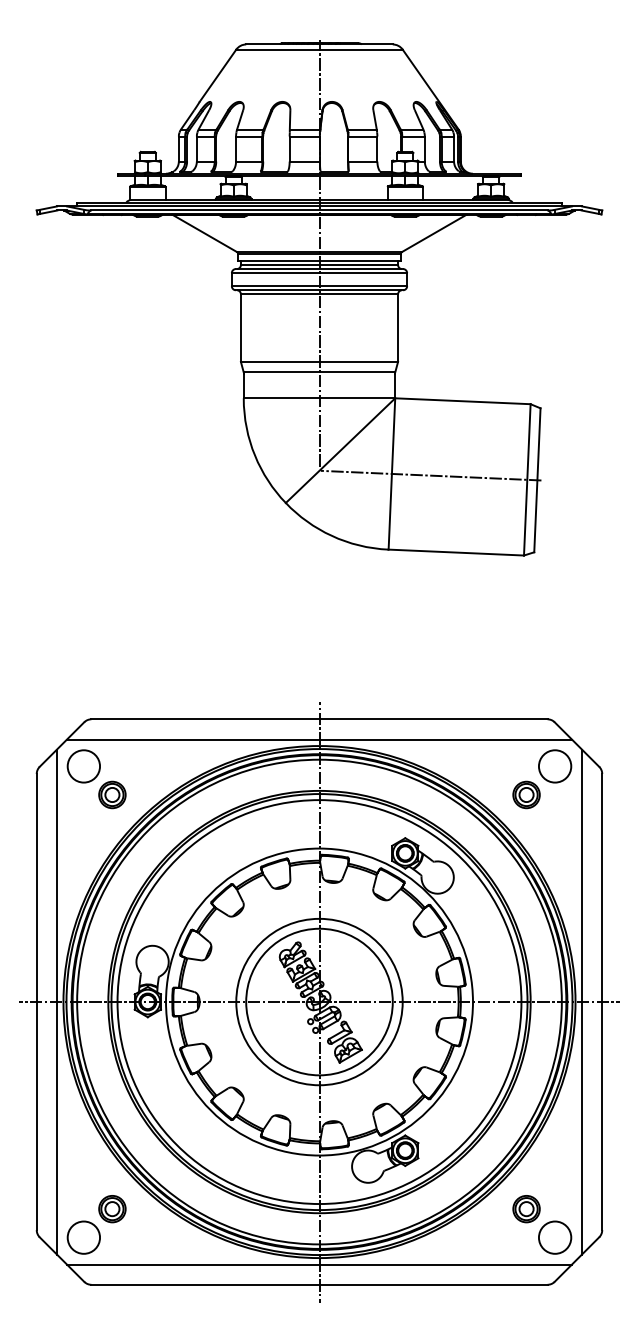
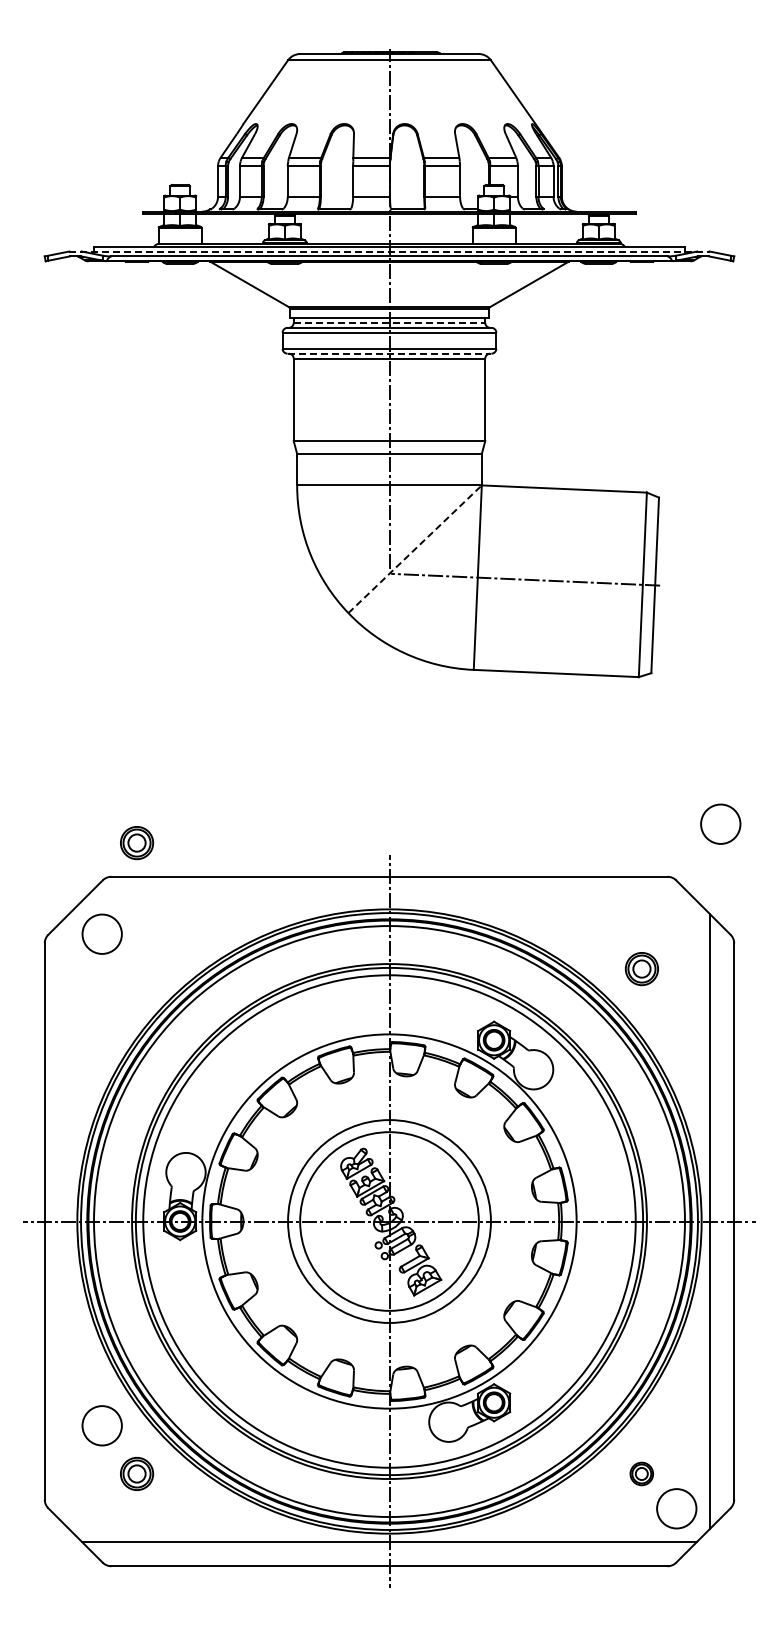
line: (320, 206) -> (390, 251), solid -> dashed
line: (319, 264) -> (389, 322), solid -> dashed
line: (319, 290) -> (389, 353), solid -> dashed
line: (340, 450) -> (415, 548), solid -> dashed
line: (319, 739) -> (389, 901), removed
circle: (554, 765) -> (720, 823), moved
part: (112, 795) -> (137, 843), moved
line: (57, 1002) -> (69, 1221), removed
part: (526, 1208) -> (641, 1473), size x0.7
circle: (83, 1237) -> (101, 1425), moved

